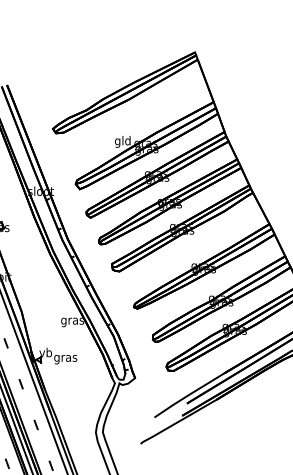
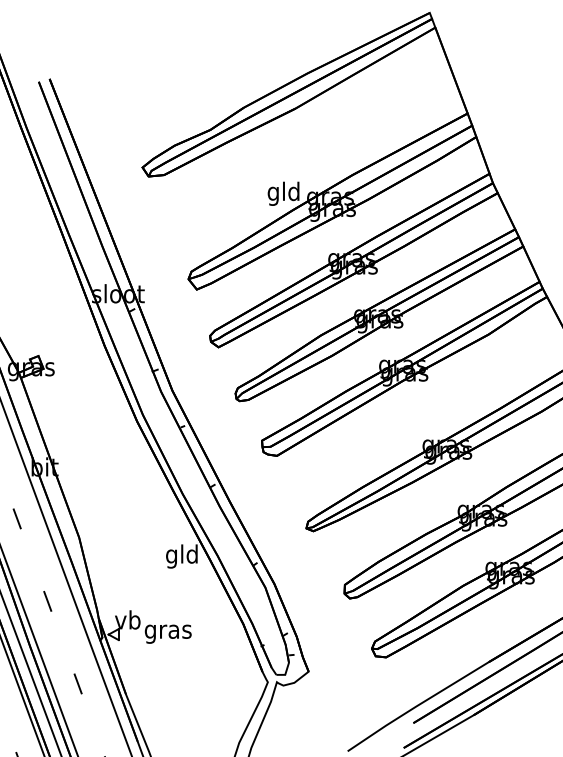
text: (72, 321) -> (181, 557), gras -> gld

